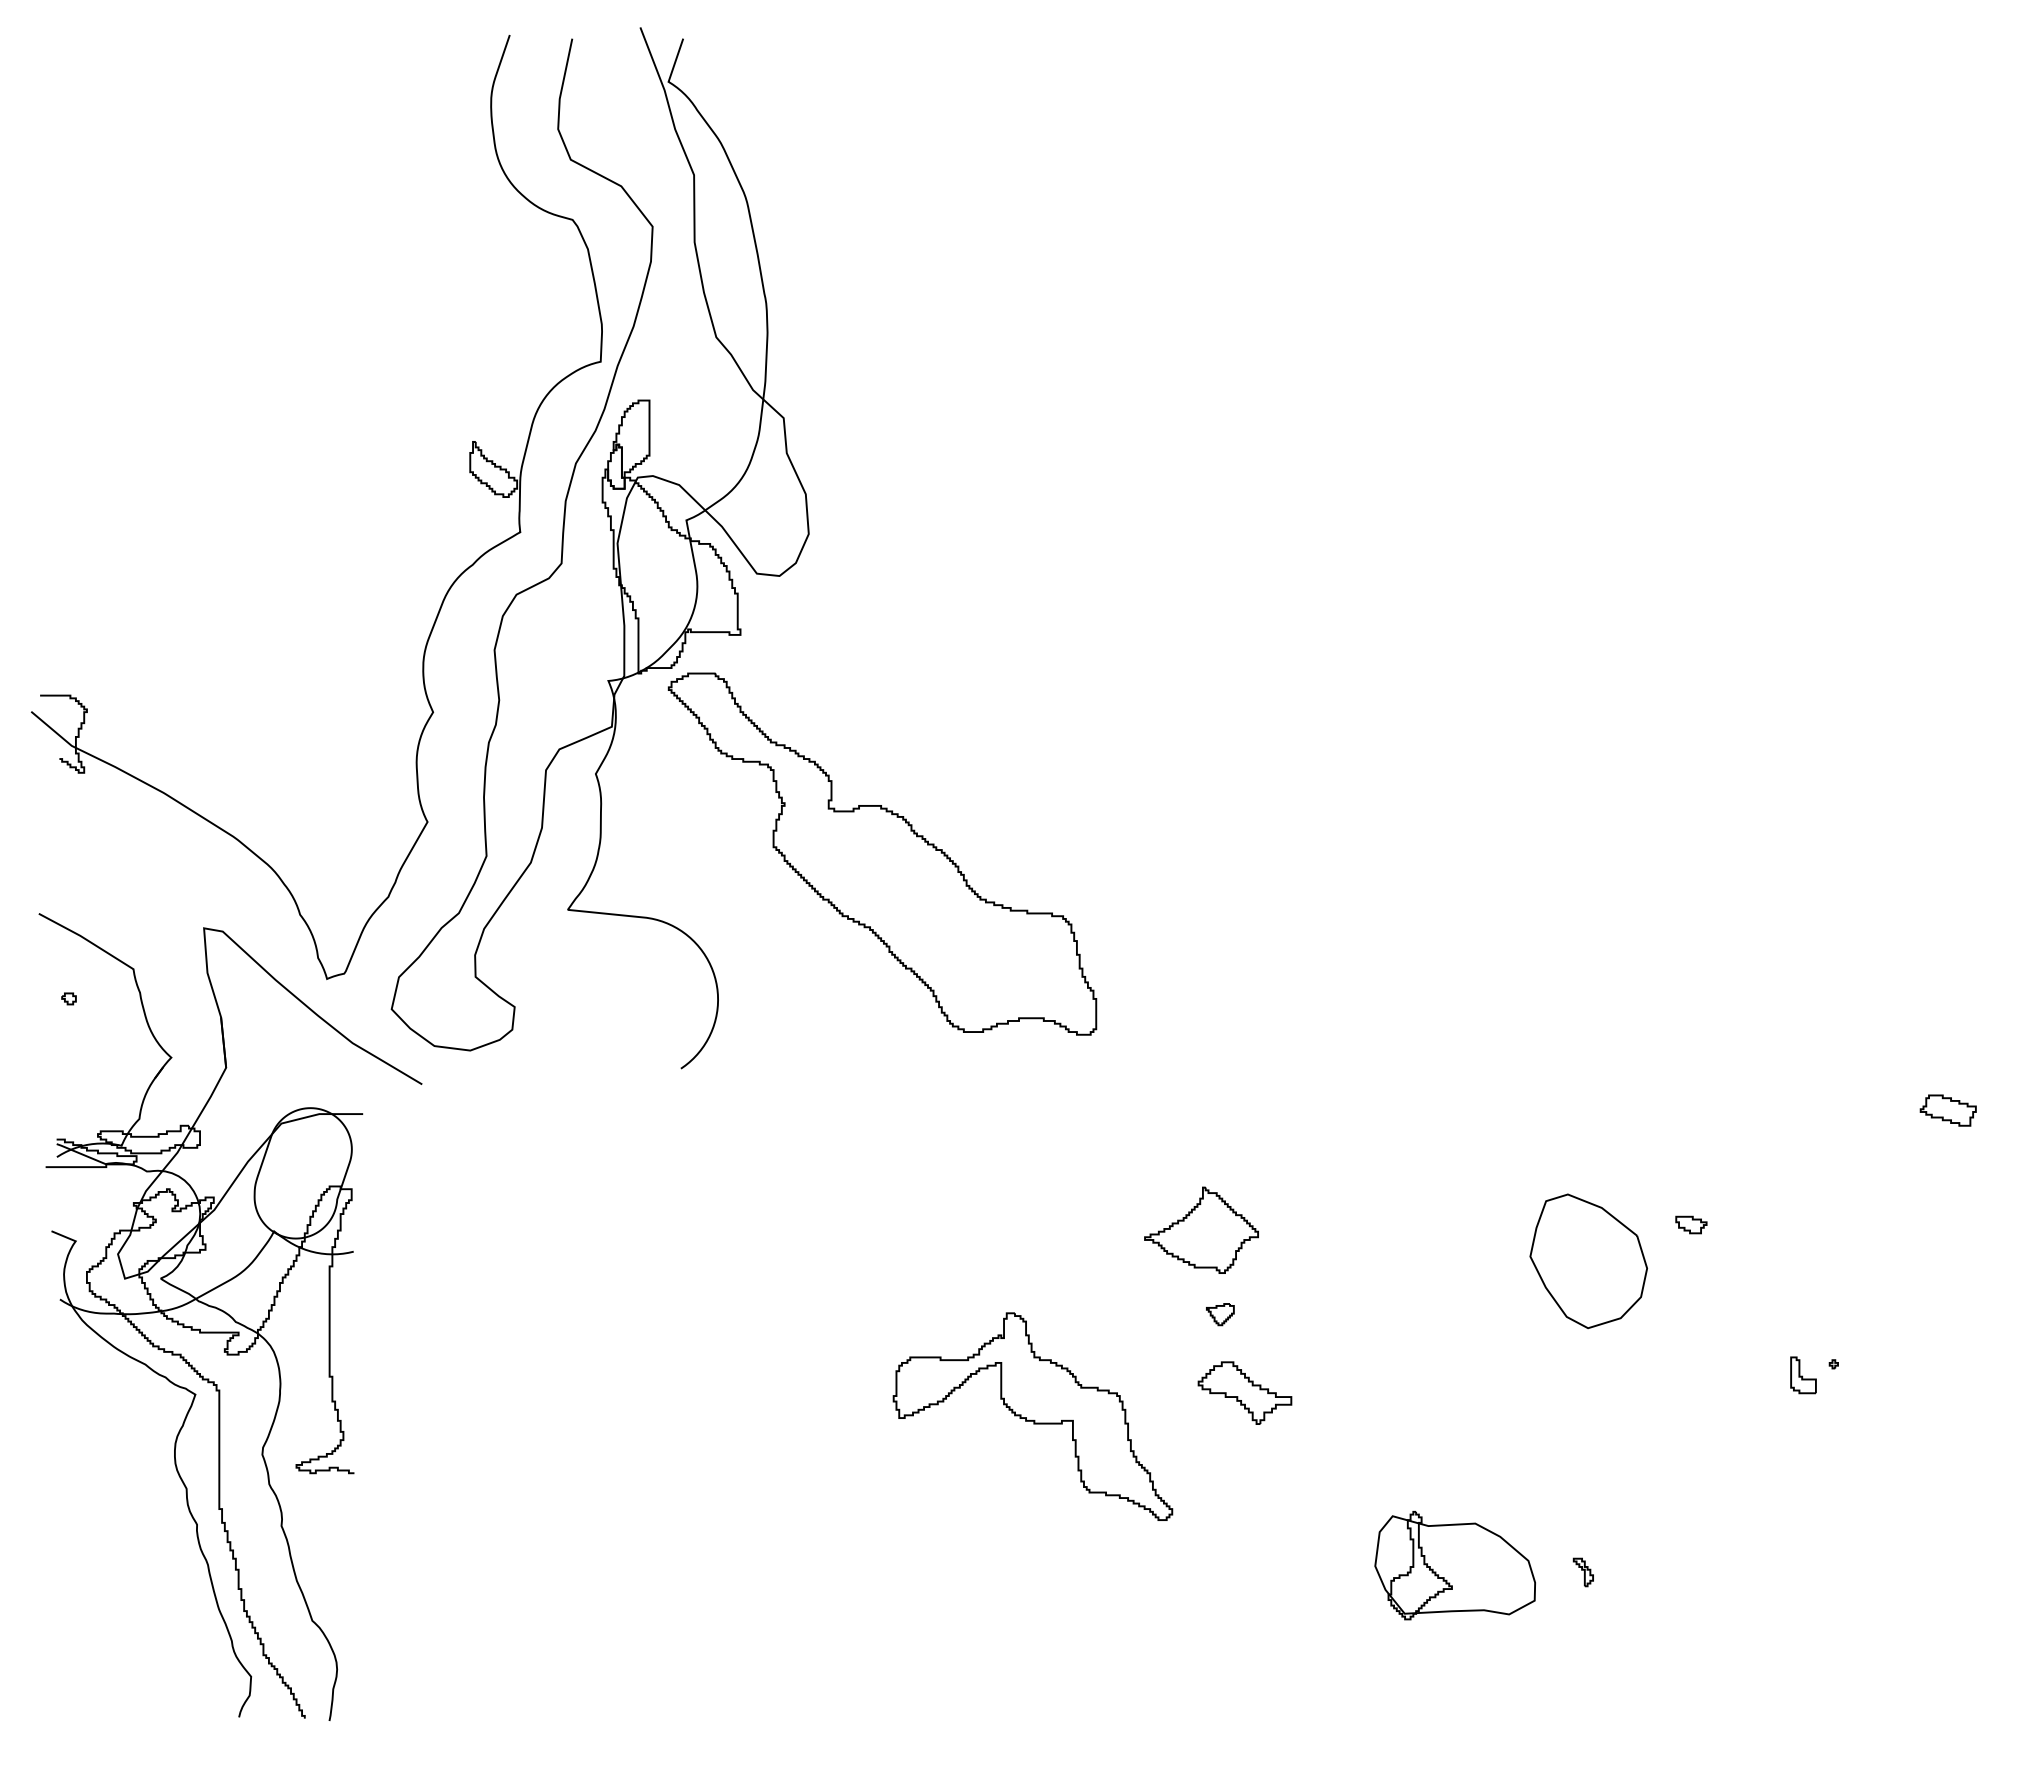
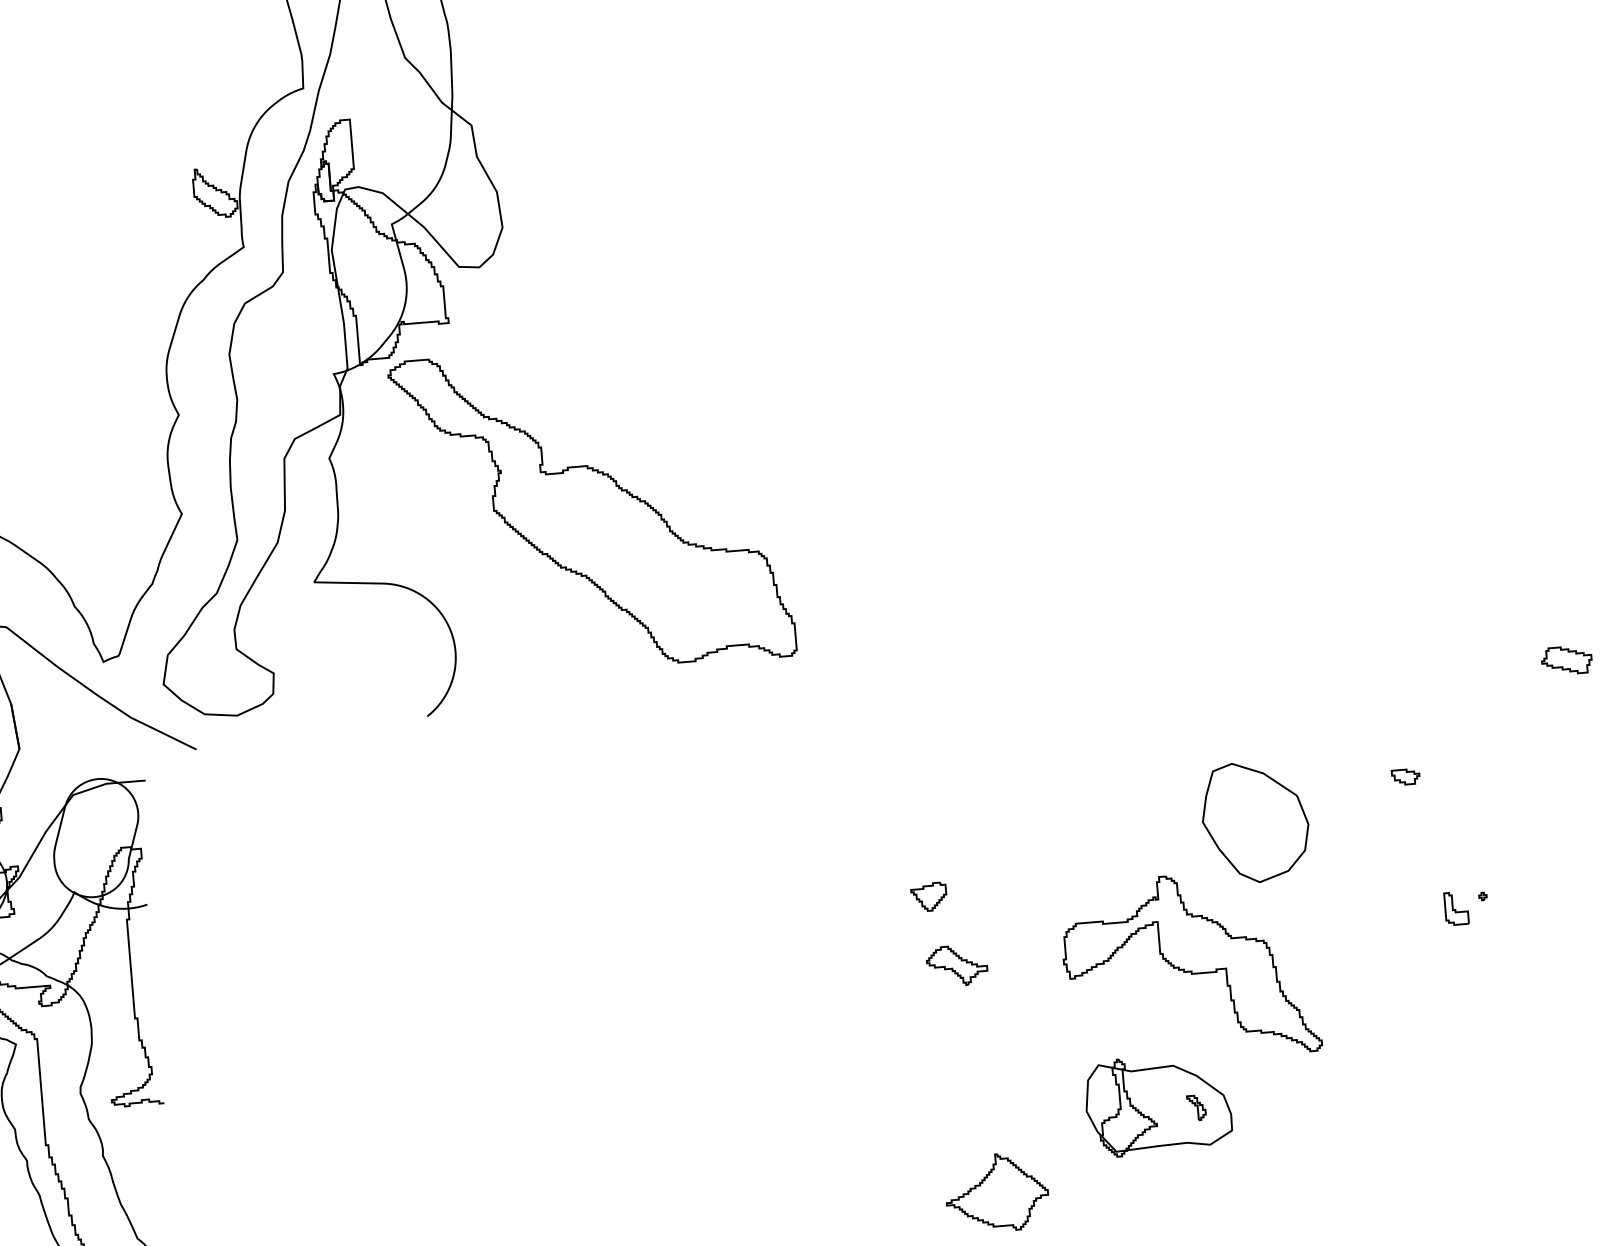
part: (1691, 1224) -> (1405, 776), moved
part: (1201, 1229) -> (996, 1192), moved
part: (1220, 1314) -> (929, 897), size x1.43
part: (1245, 1393) -> (957, 966), size x0.71
part: (1032, 1416) -> (1189, 967), moved
part: (1582, 1572) -> (1195, 1108), moved

